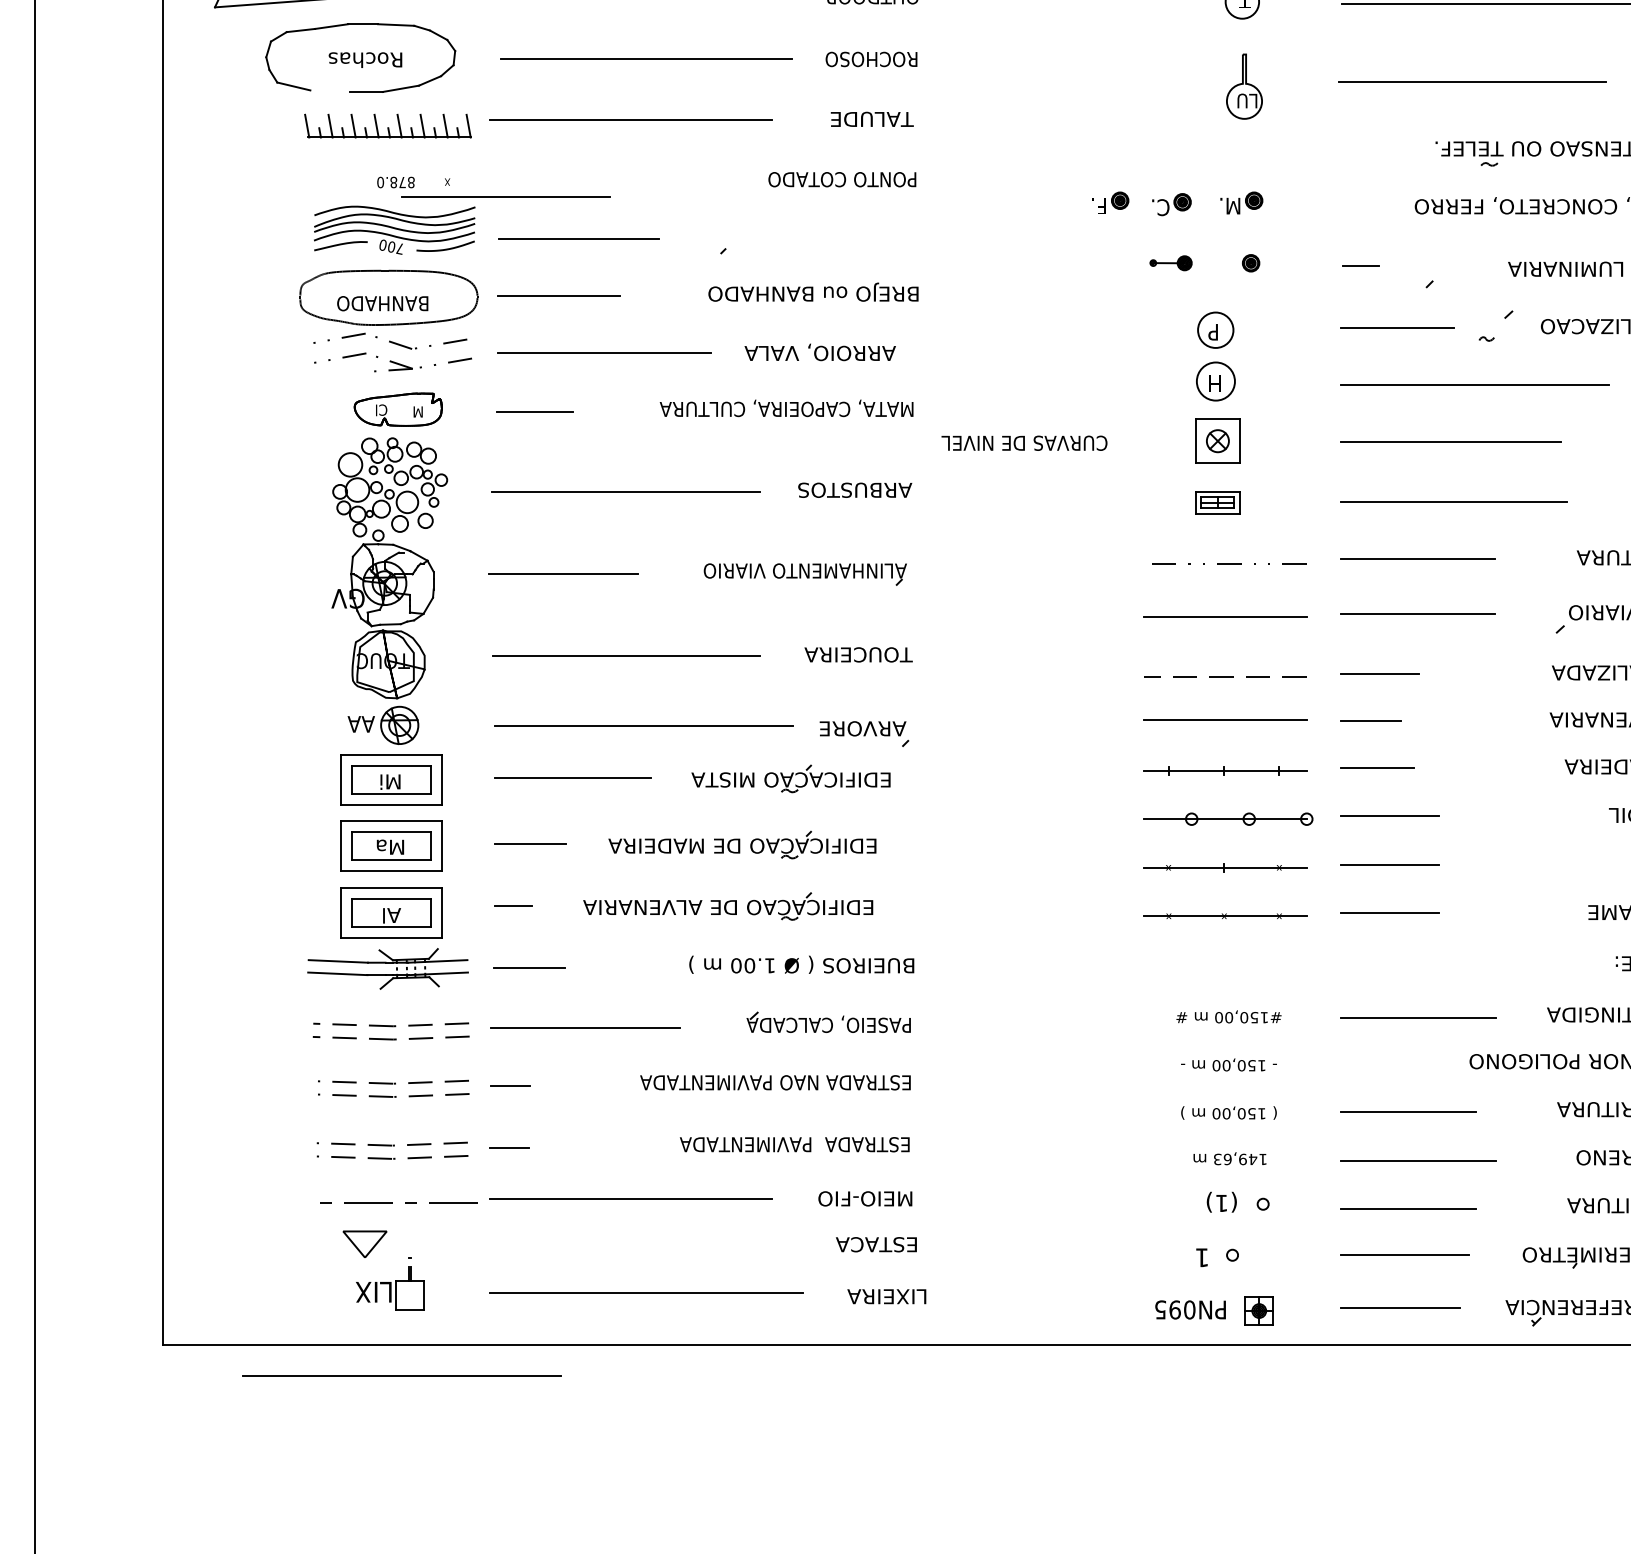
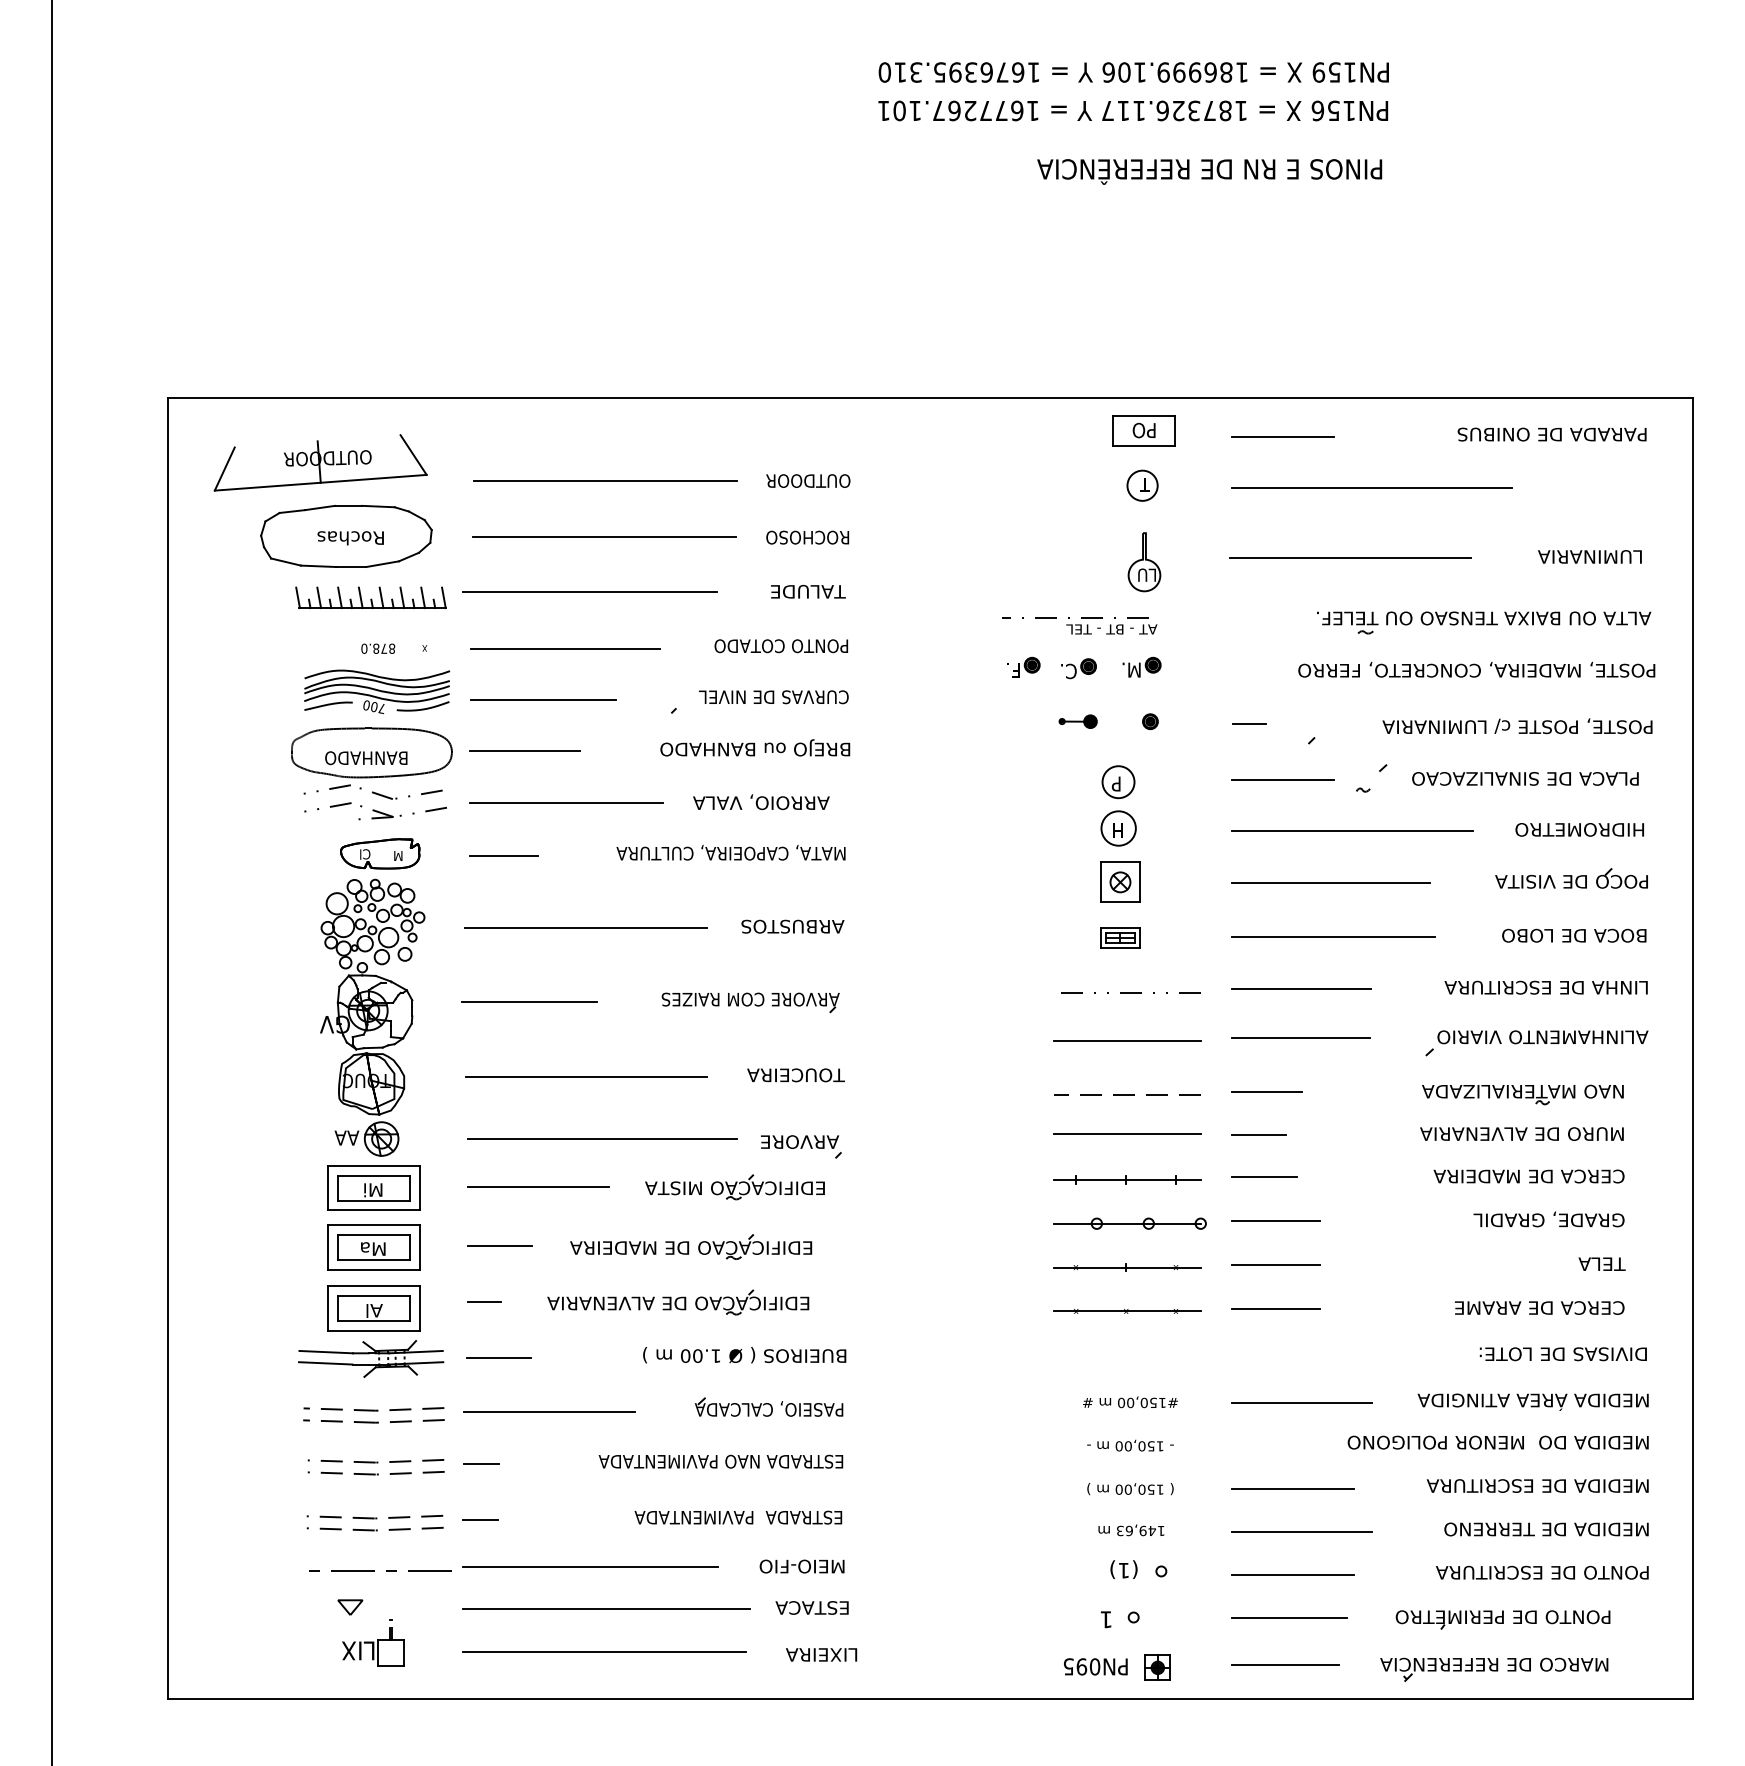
line: (329, 91) -> (318, 566), added
part: (1172, 156) -> (1079, 625), added
line: (505, 196) -> (565, 648), moved
text: (1024, 443) -> (773, 697), moved
text: (797, 570) -> (740, 999), ALINHAMENTO VIARIO -> ARVORE COM RAIZES
part: (365, 1244) -> (350, 1607), size x0.62
line: (401, 1374) -> (606, 1608), moved

